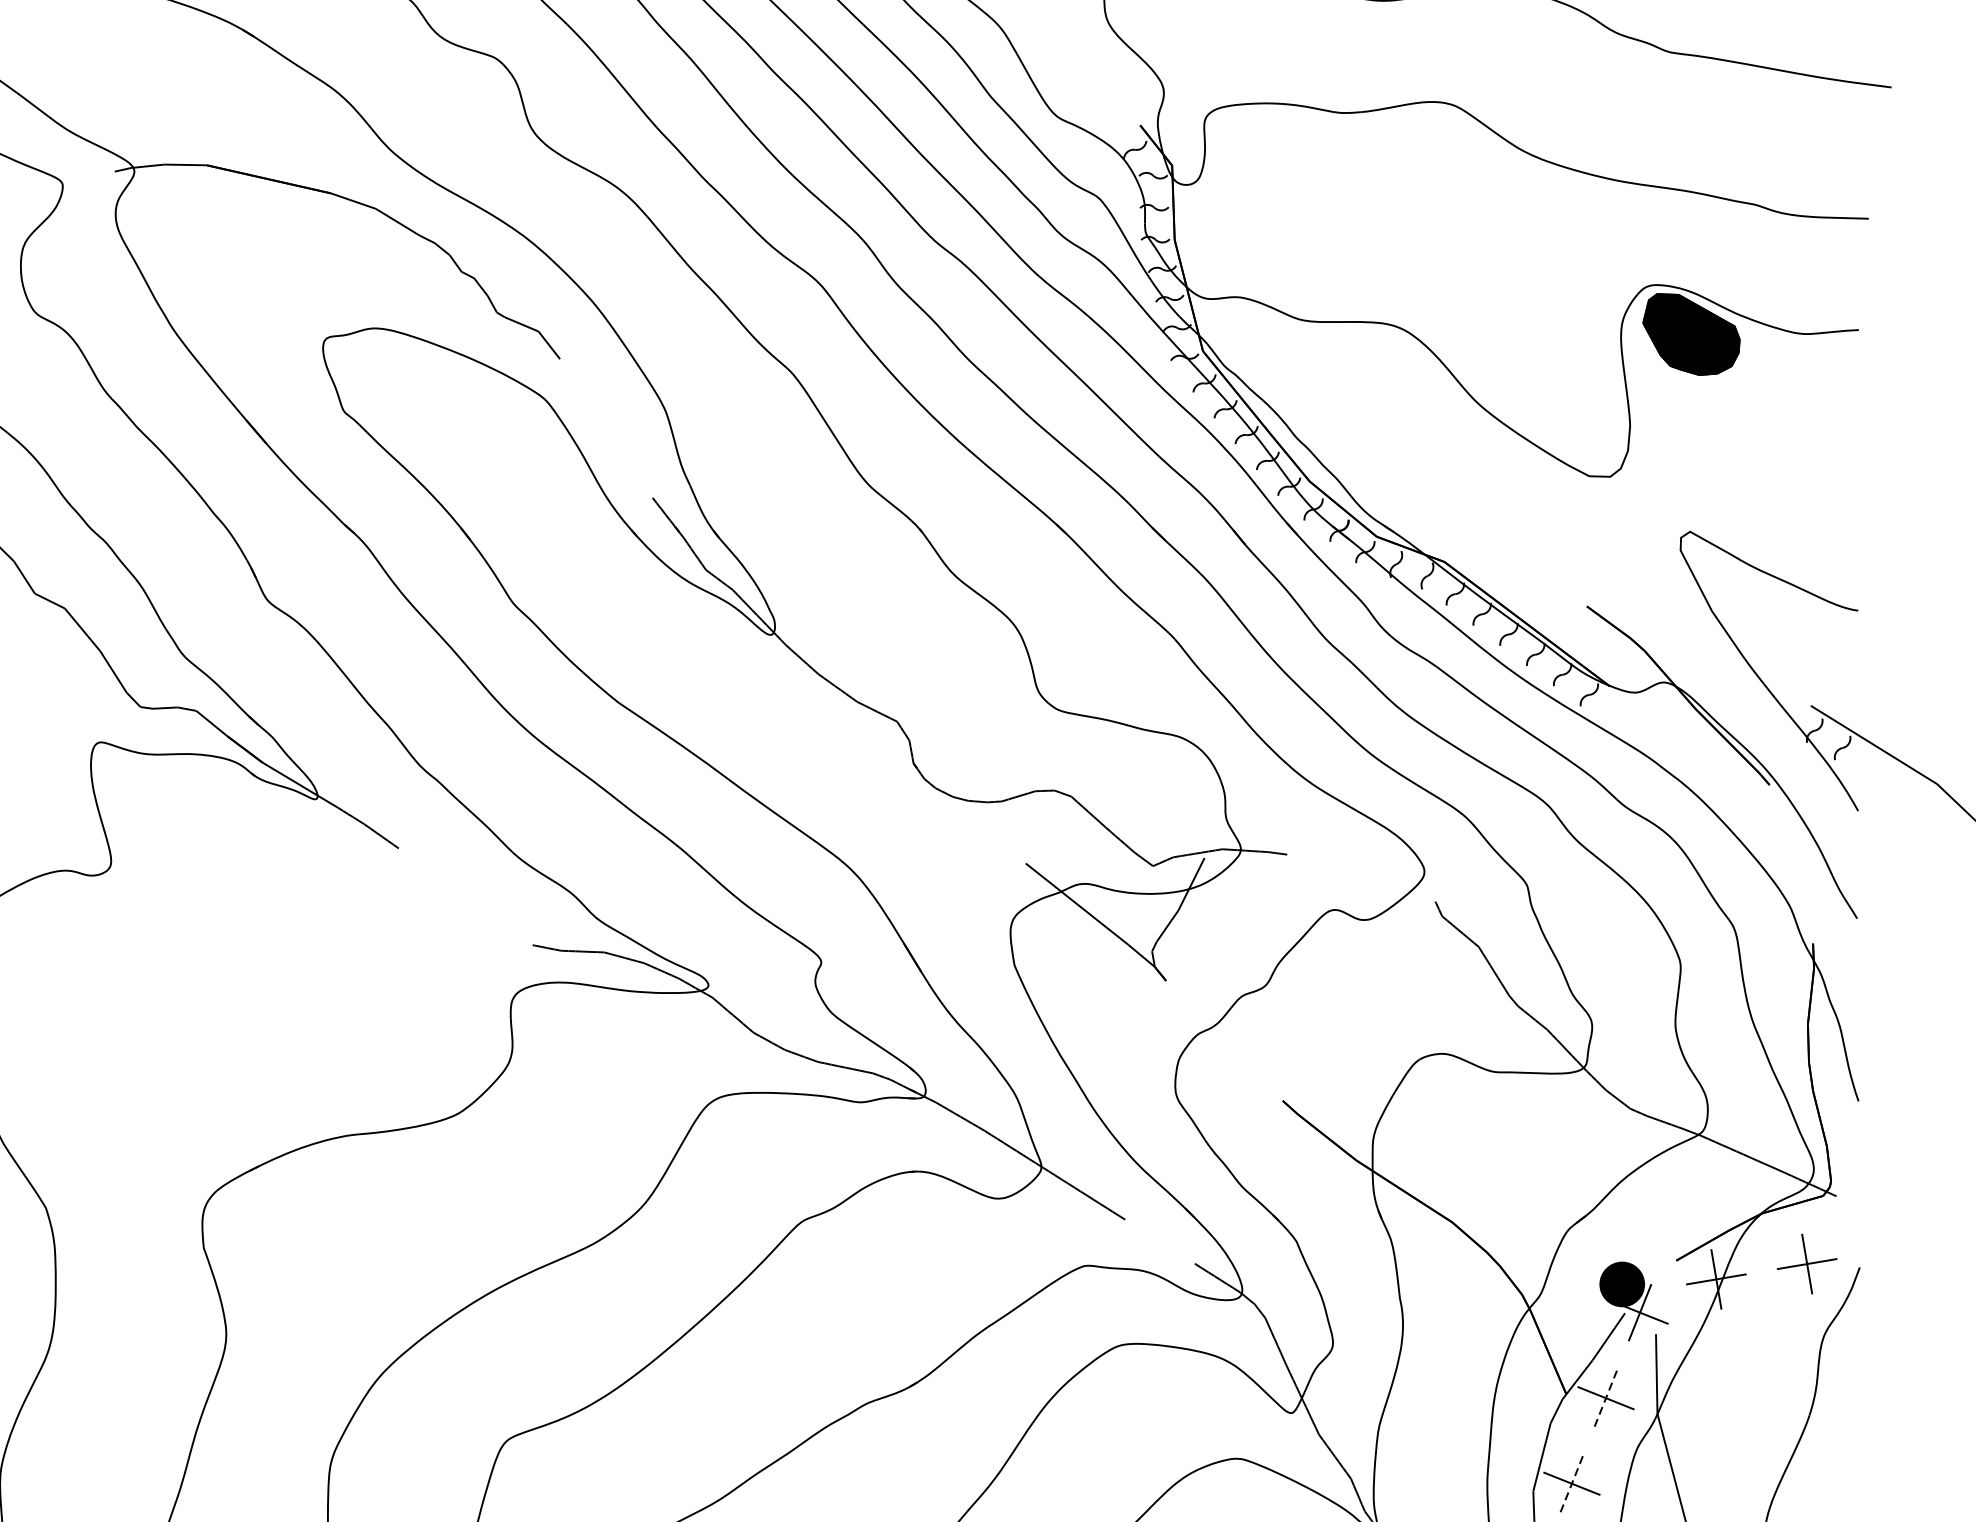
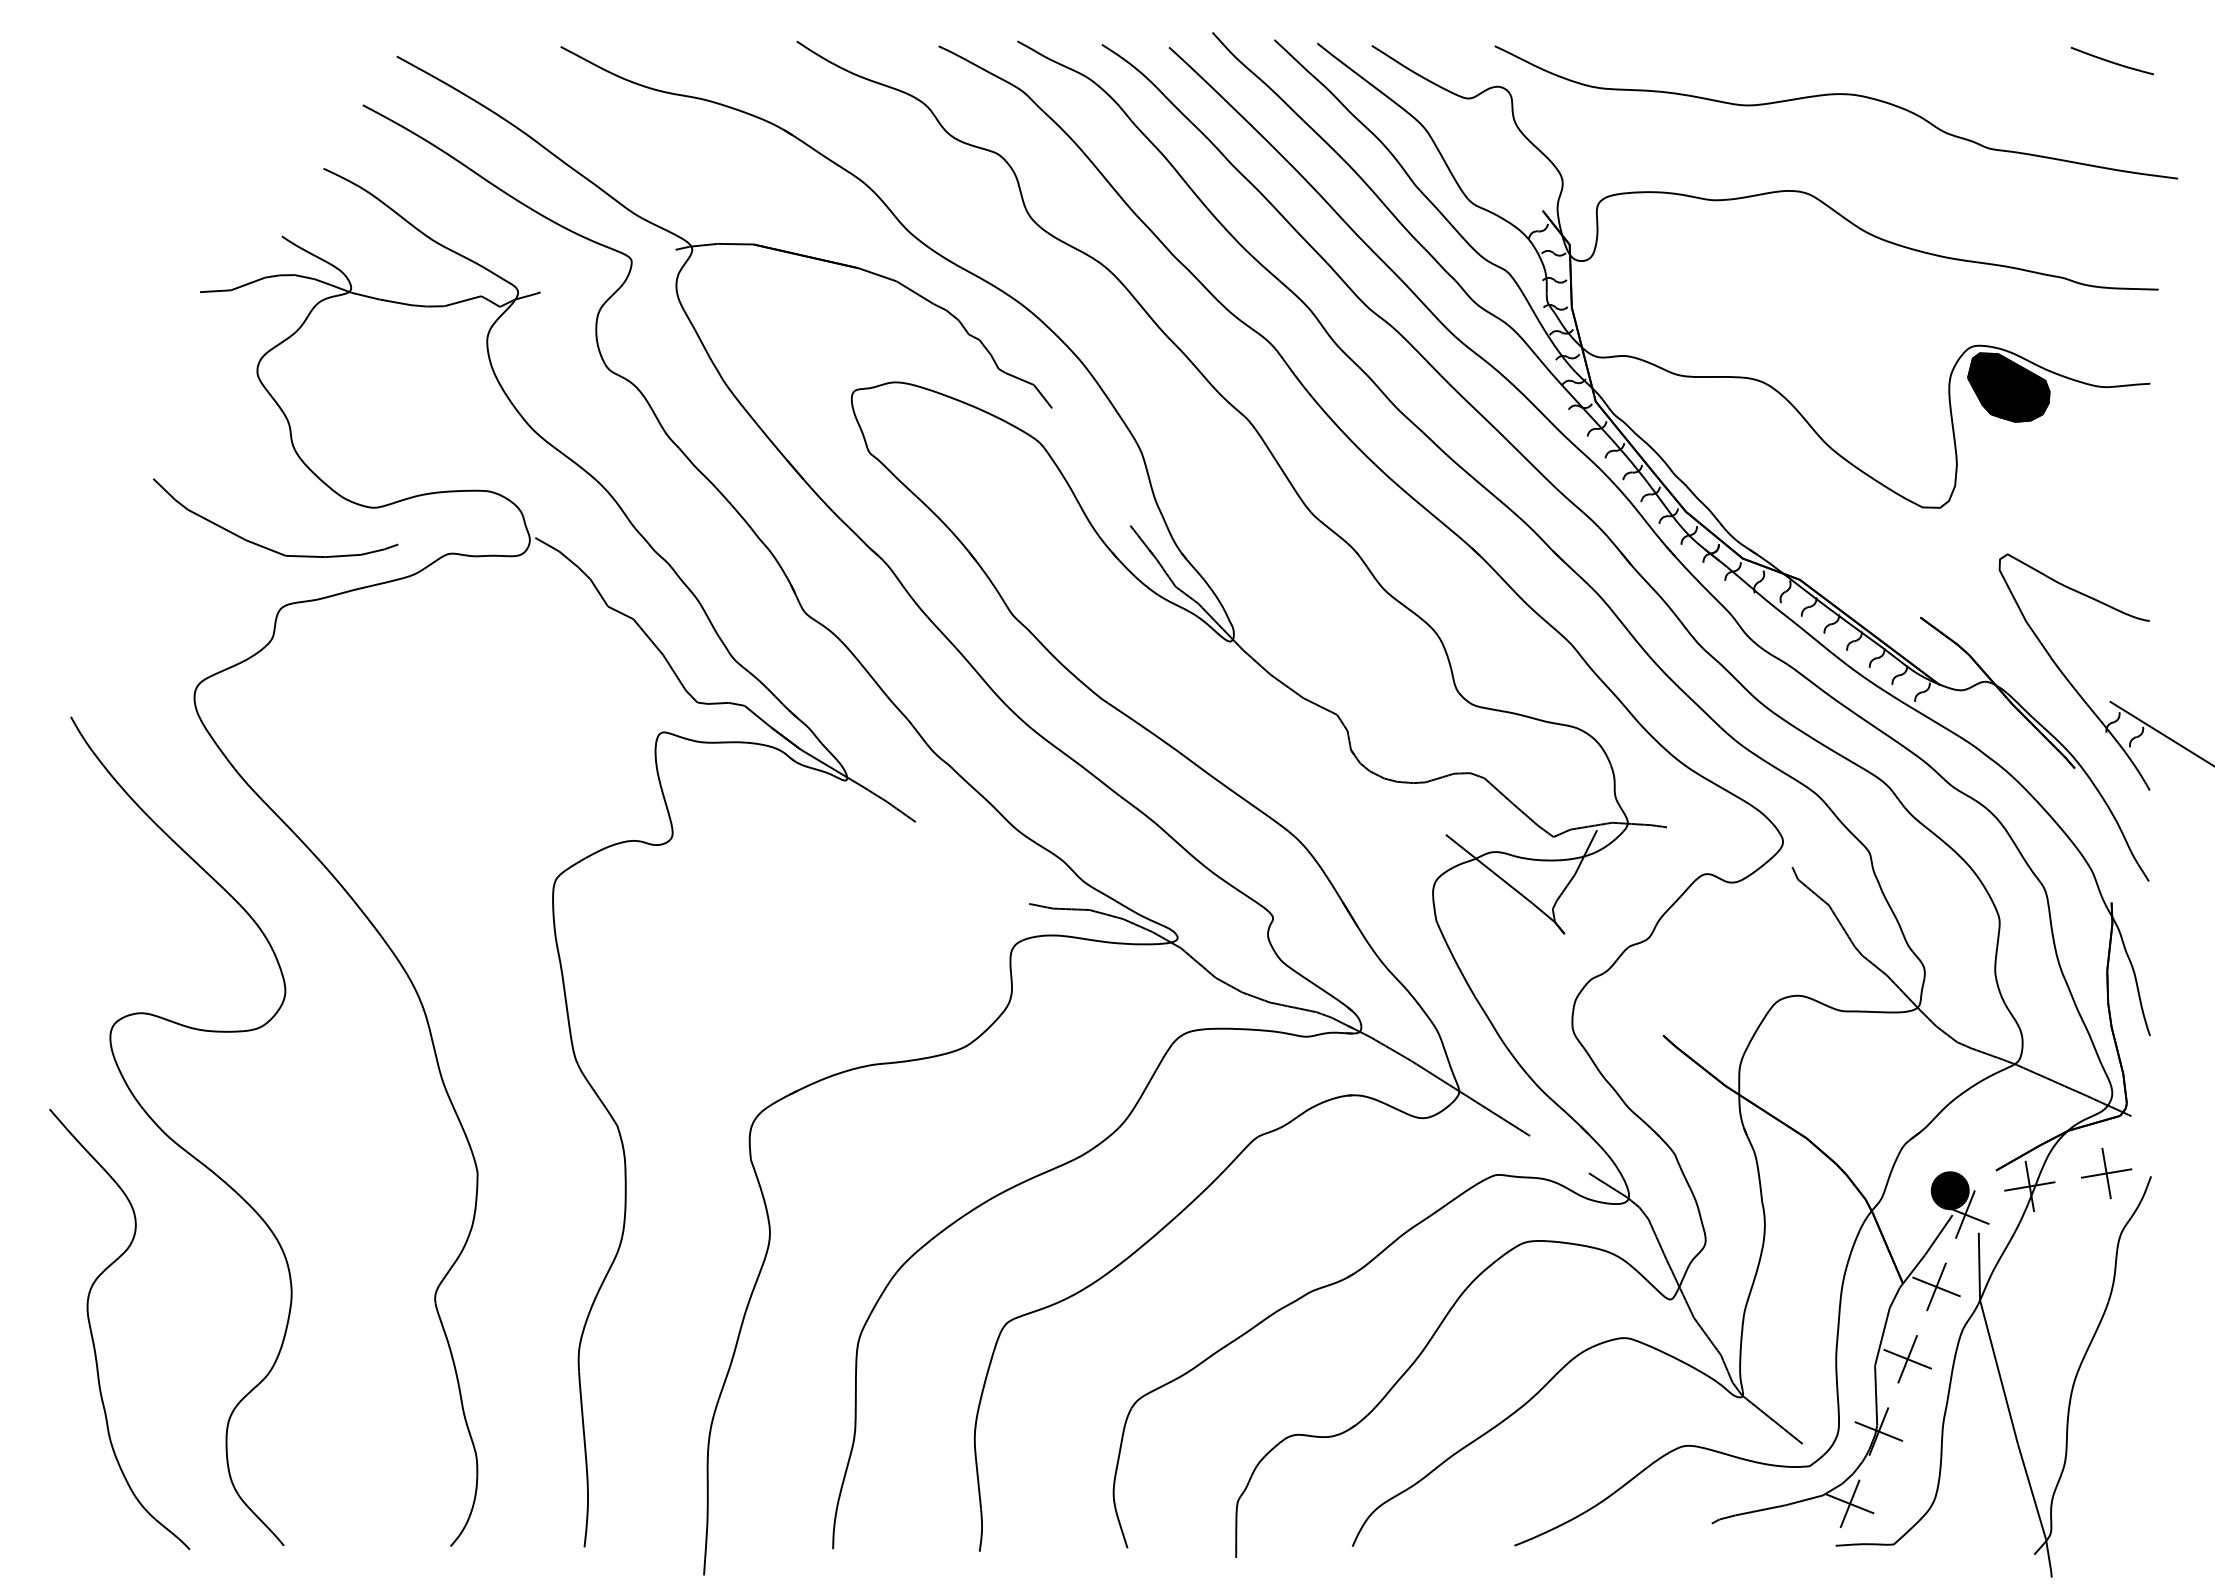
line: (1605, 1397) -> (1936, 1286), dashed -> solid
line: (1571, 1484) -> (1907, 1359), dashed -> solid

